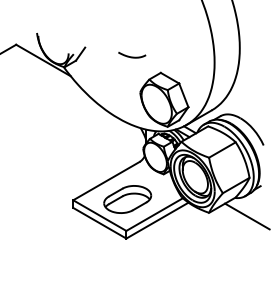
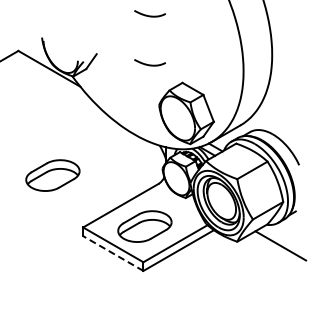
curve: (131, 13) -> (149, 15), added
part: (46, 154) -> (52, 175), added
line: (99, 223) -> (113, 253), solid -> dashed

